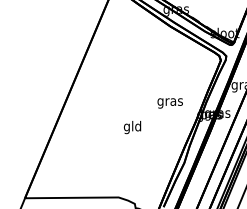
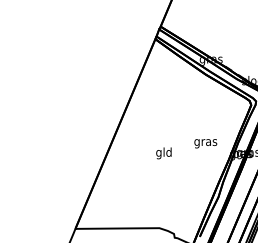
text: (132, 127) -> (163, 153), moved

